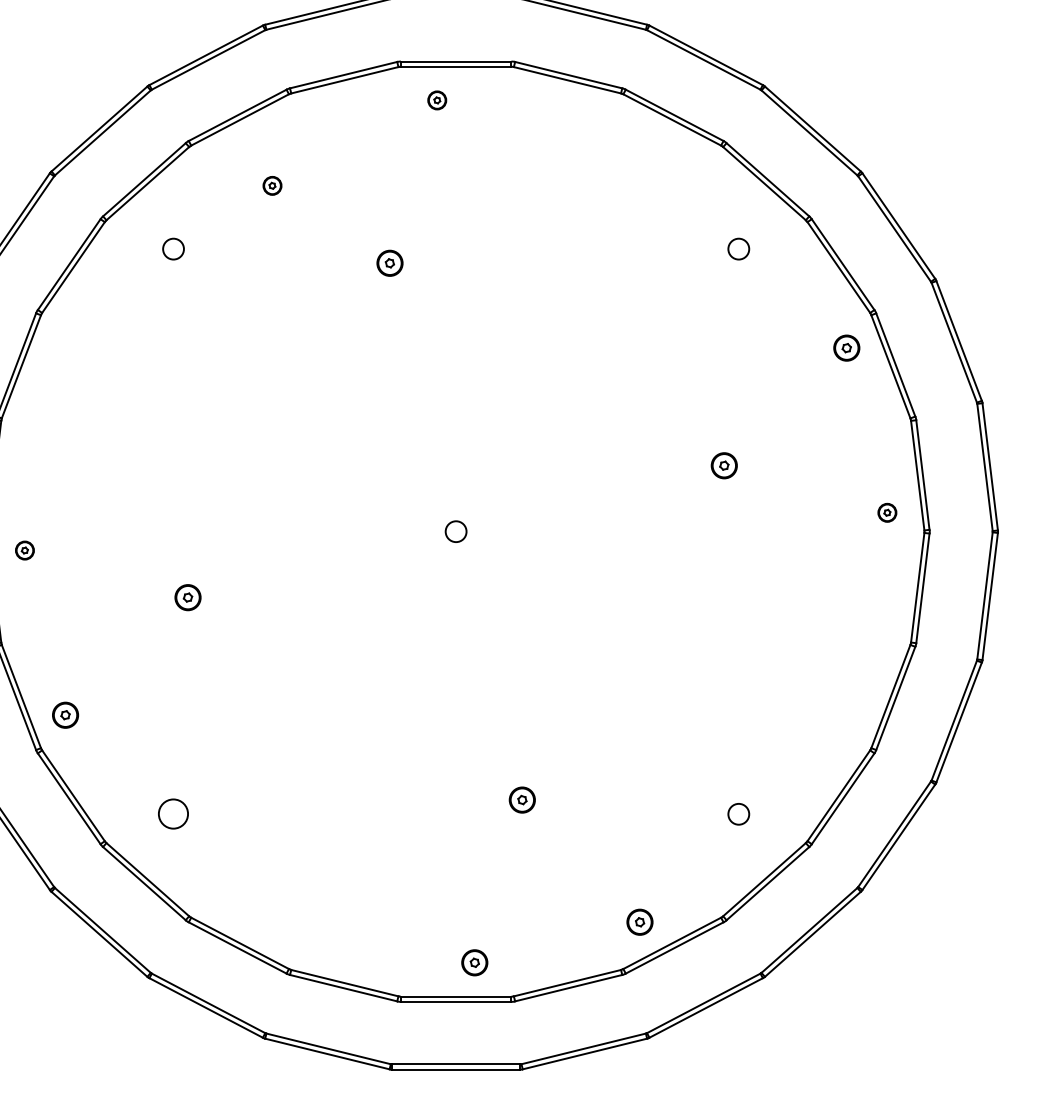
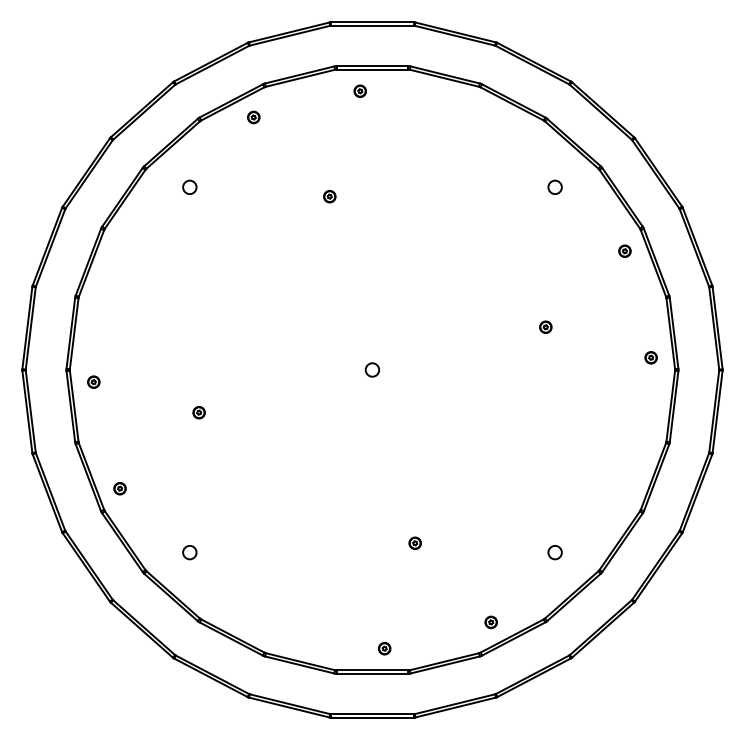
part: (272, 185) -> (253, 117), moved
part: (389, 263) -> (329, 196), size x0.71
part: (846, 346) -> (624, 250), size x0.71
part: (723, 464) -> (545, 326), size x0.71
part: (186, 597) -> (198, 412), size x0.71
part: (64, 715) -> (119, 488), size x0.71
part: (521, 798) -> (414, 542), size x0.71
circle: (173, 814) -> (189, 552), size x0.71
part: (638, 922) -> (490, 622), size x0.71
part: (474, 962) -> (384, 648), size x0.71

